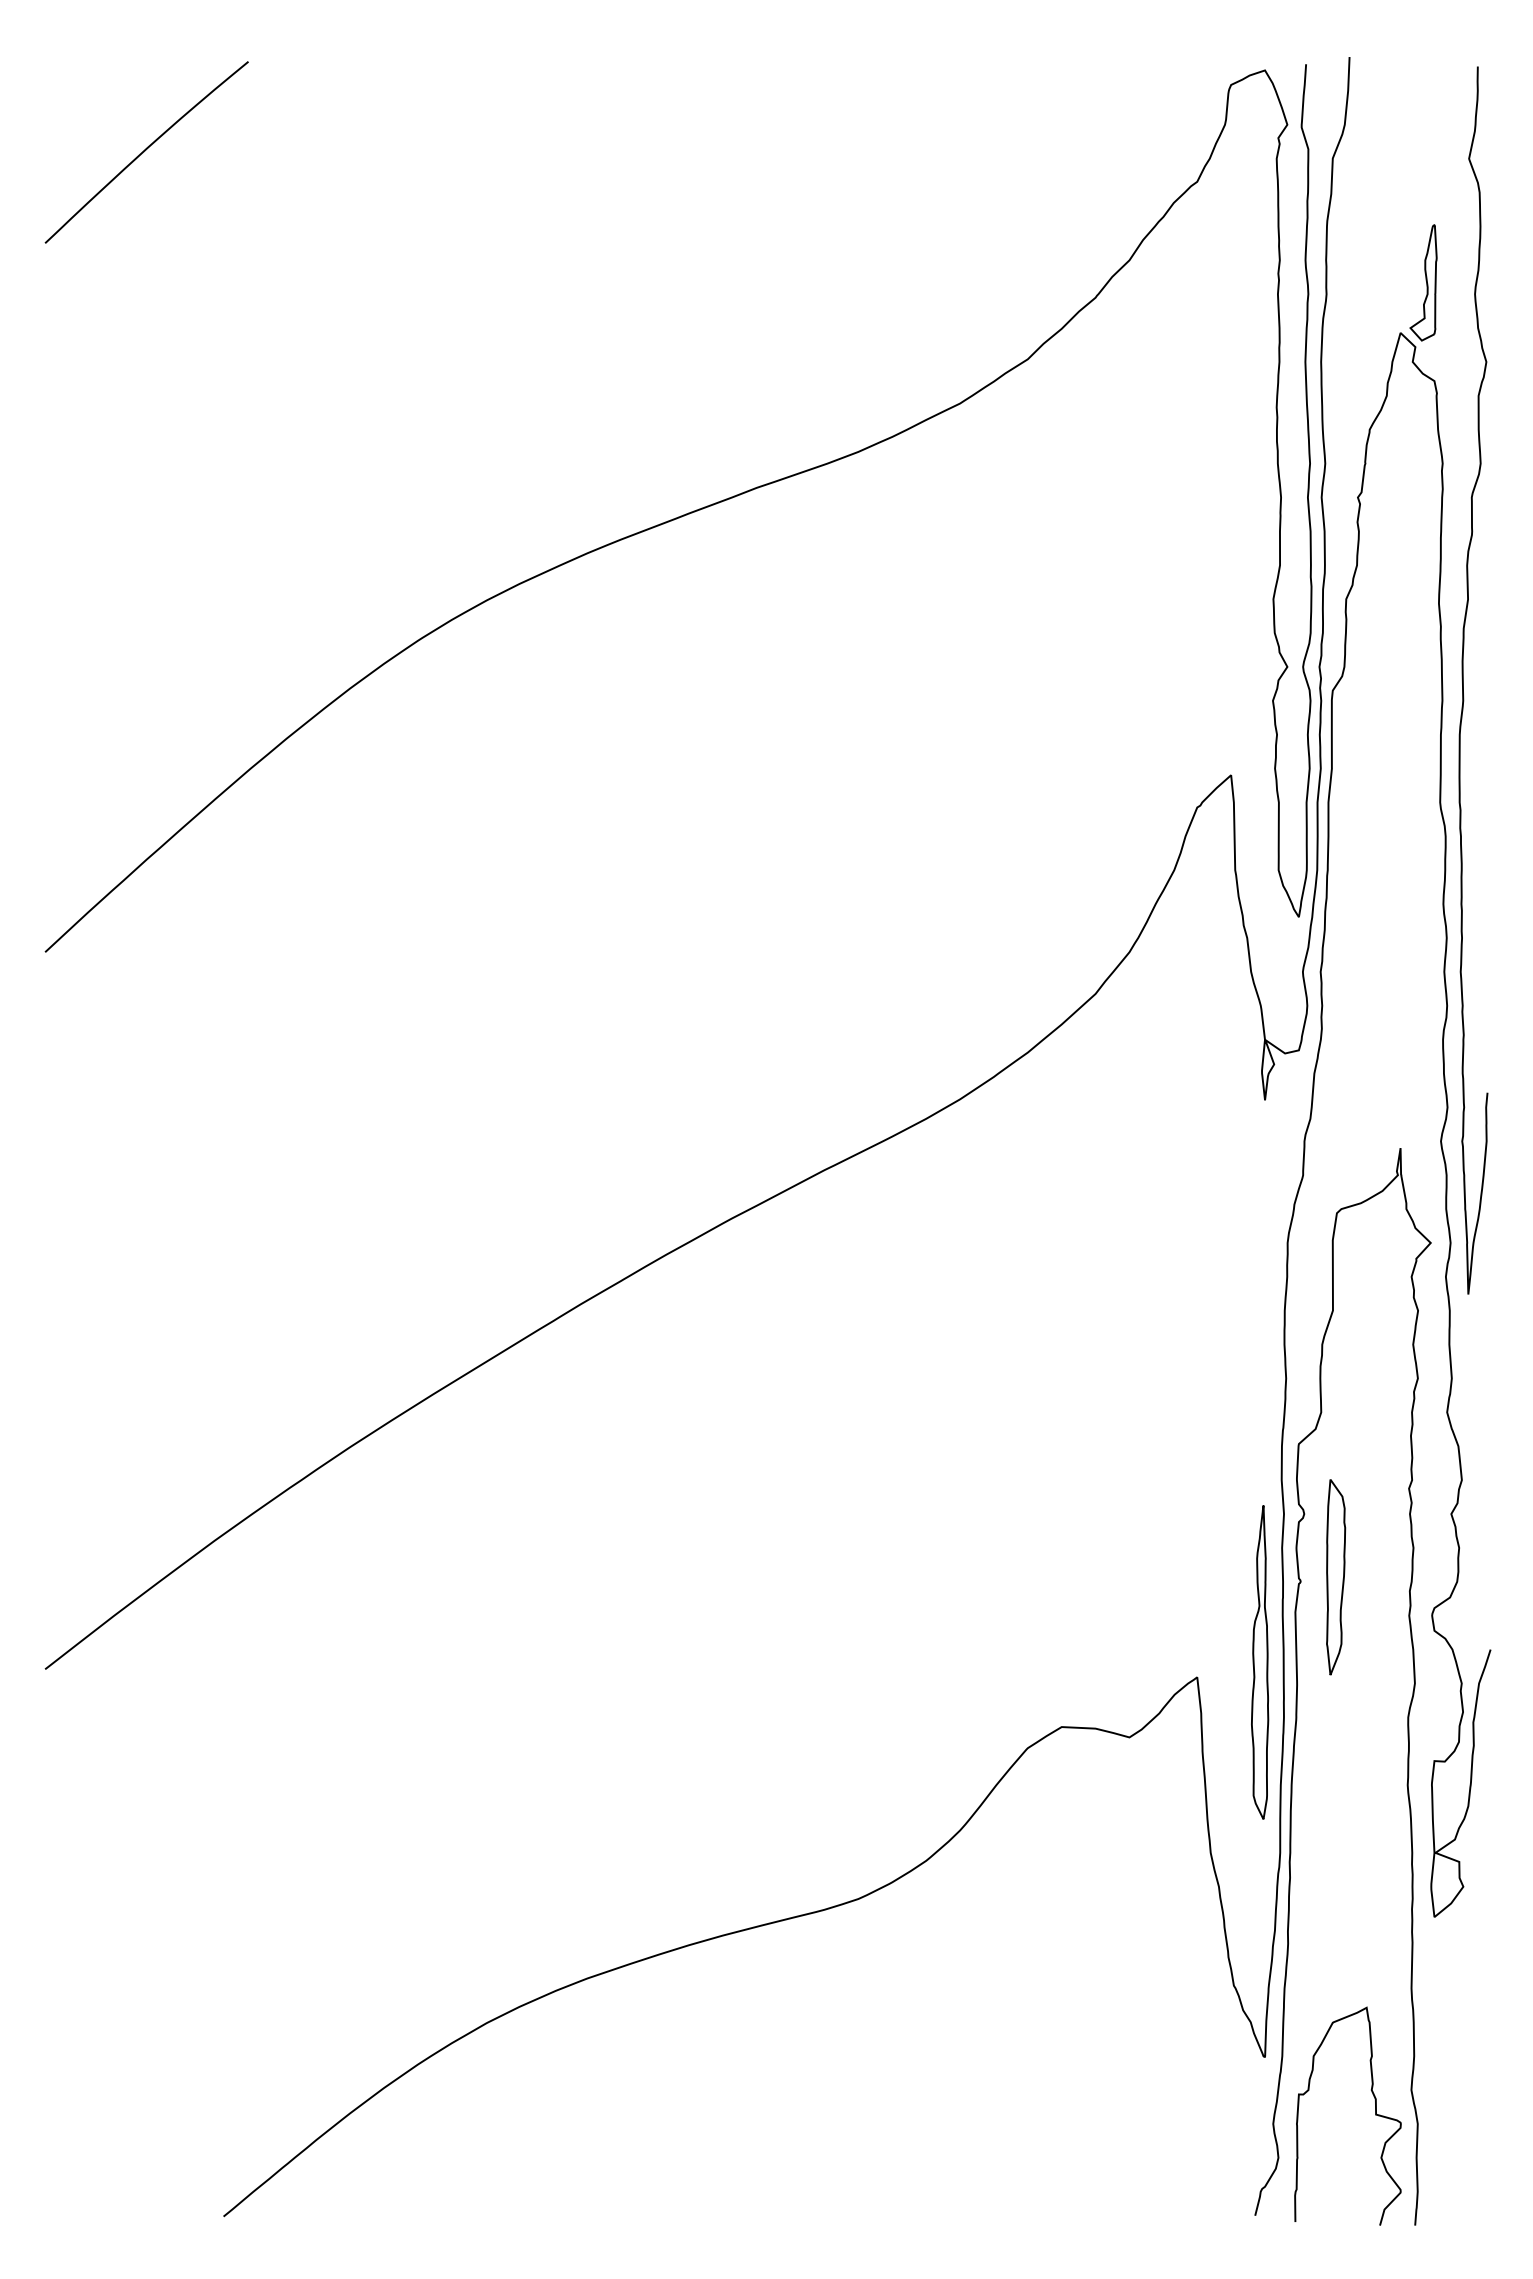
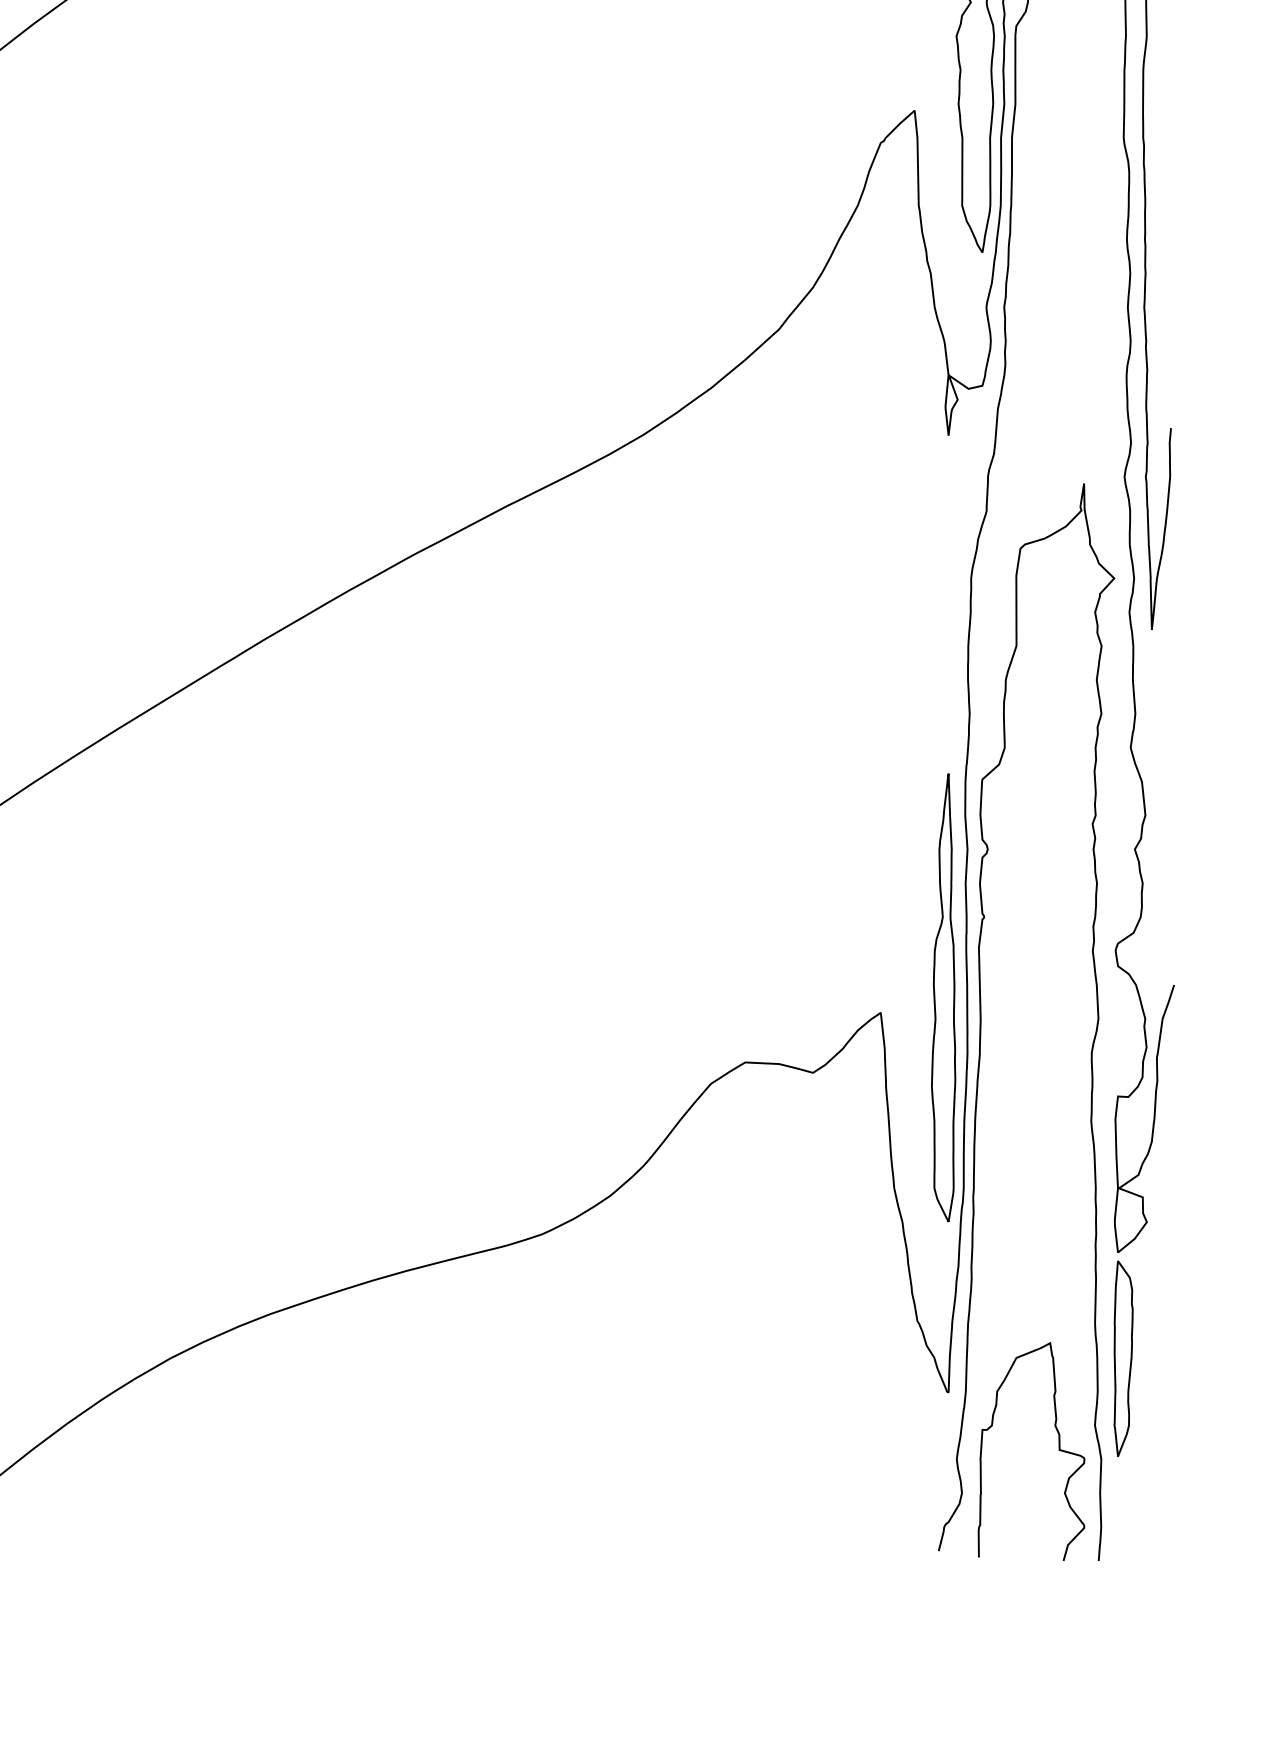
part: (1336, 1577) -> (1124, 1358), moved
part: (1259, 1662) -> (943, 997), size x1.43

